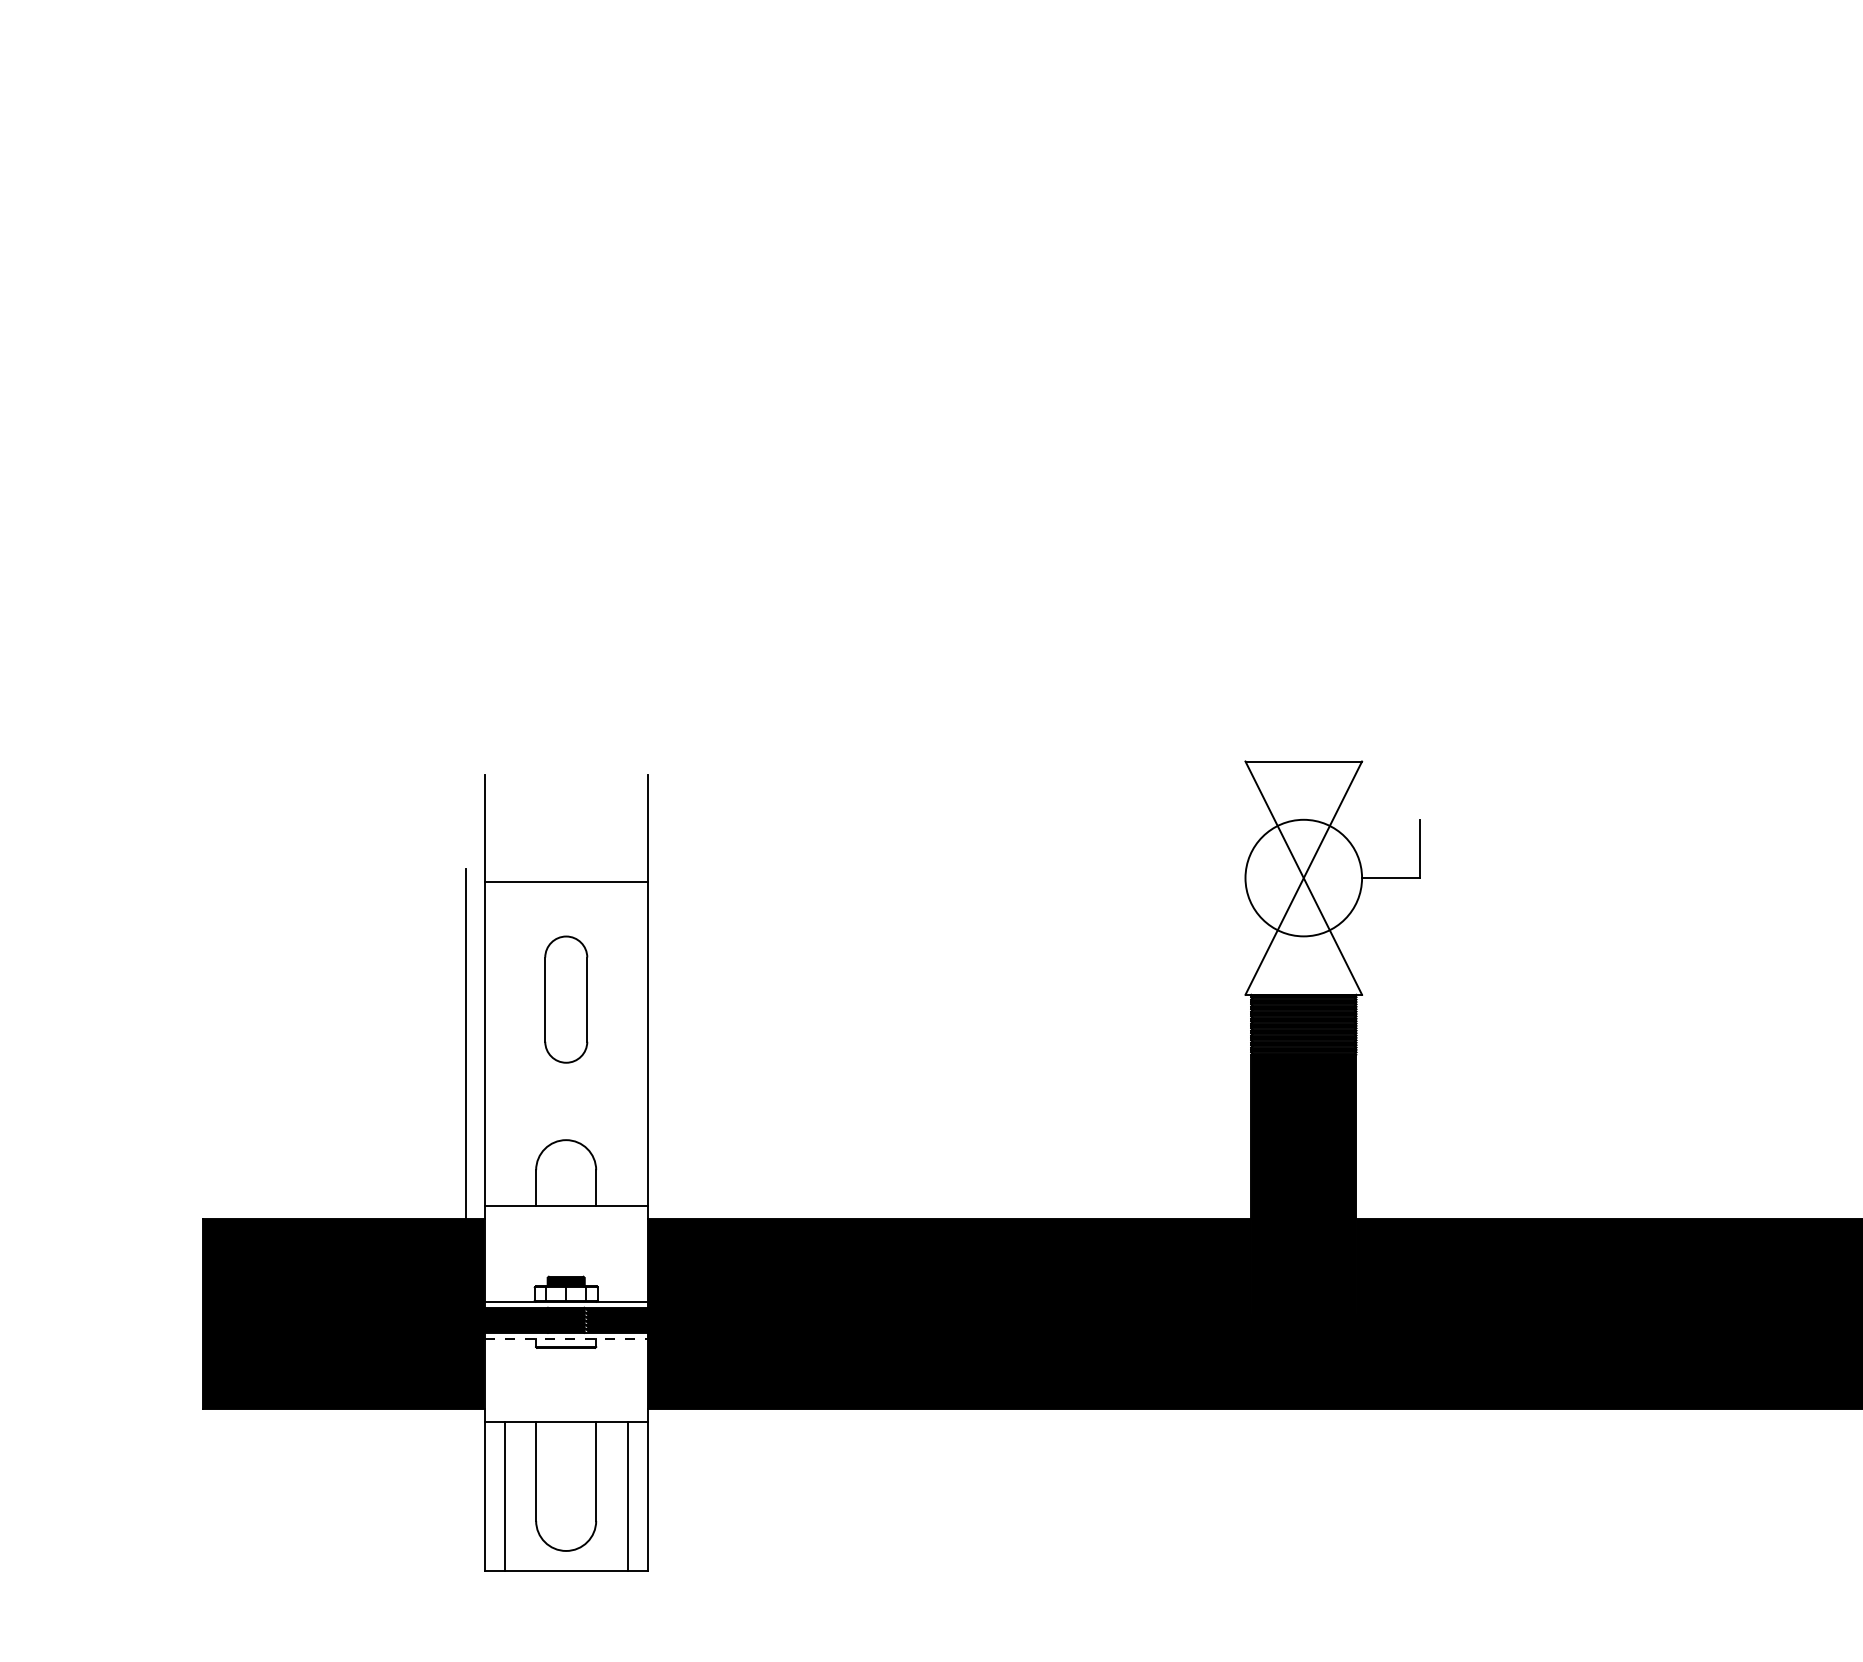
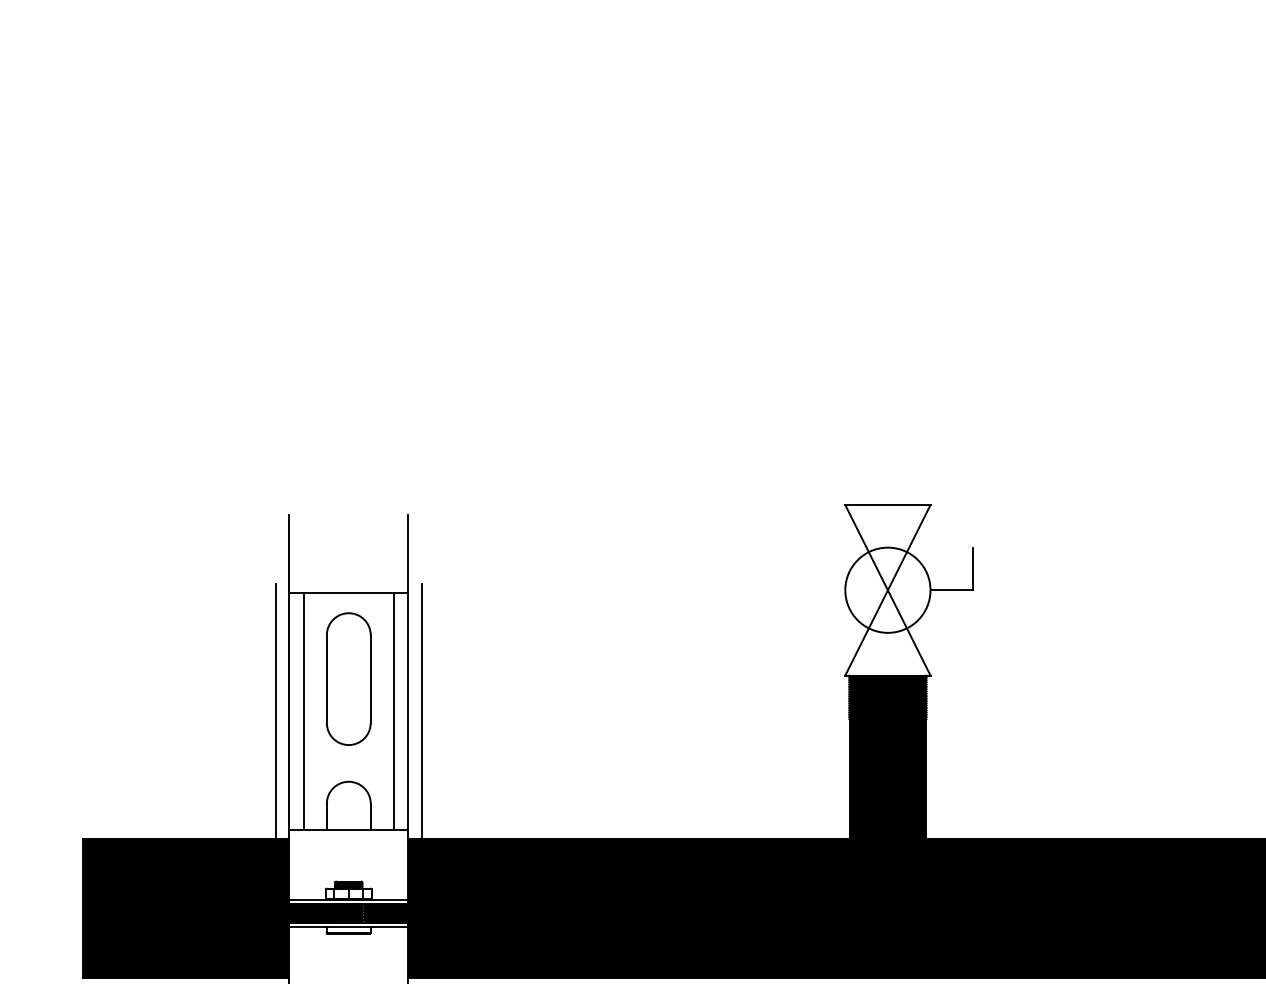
part: (566, 999) -> (349, 678), size x1.43
line: (504, 1043) -> (303, 711), added
line: (627, 1043) -> (393, 711), added
line: (666, 1044) -> (422, 711), added
line: (566, 1338) -> (349, 926), dashed -> solid

